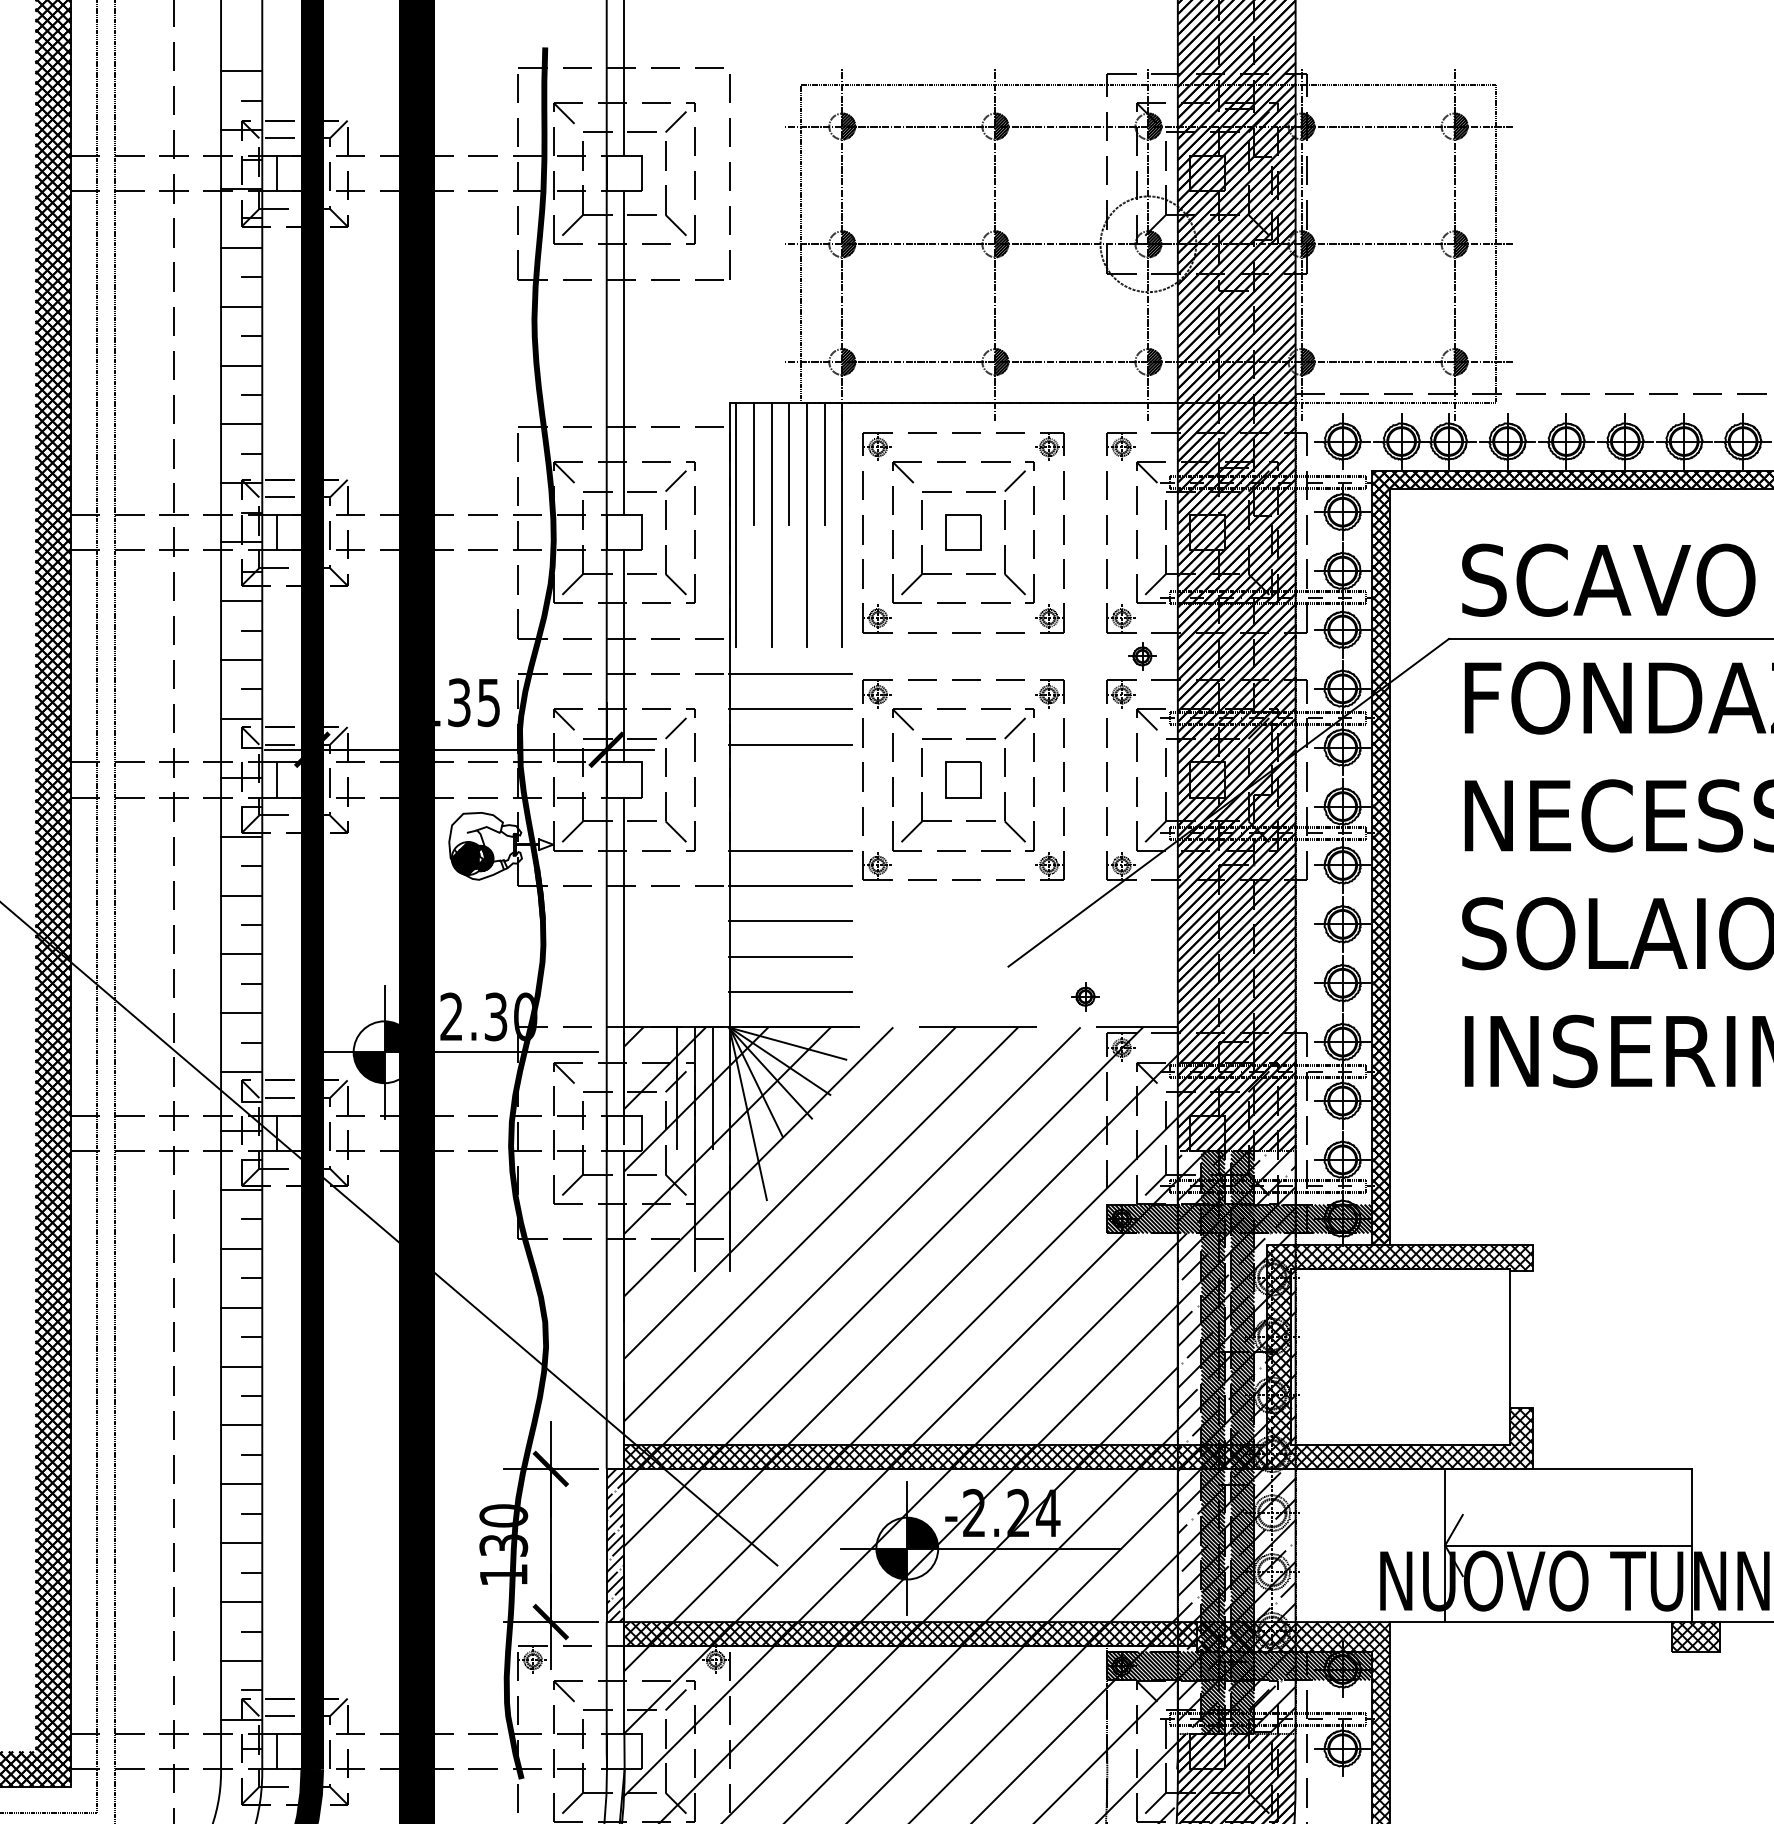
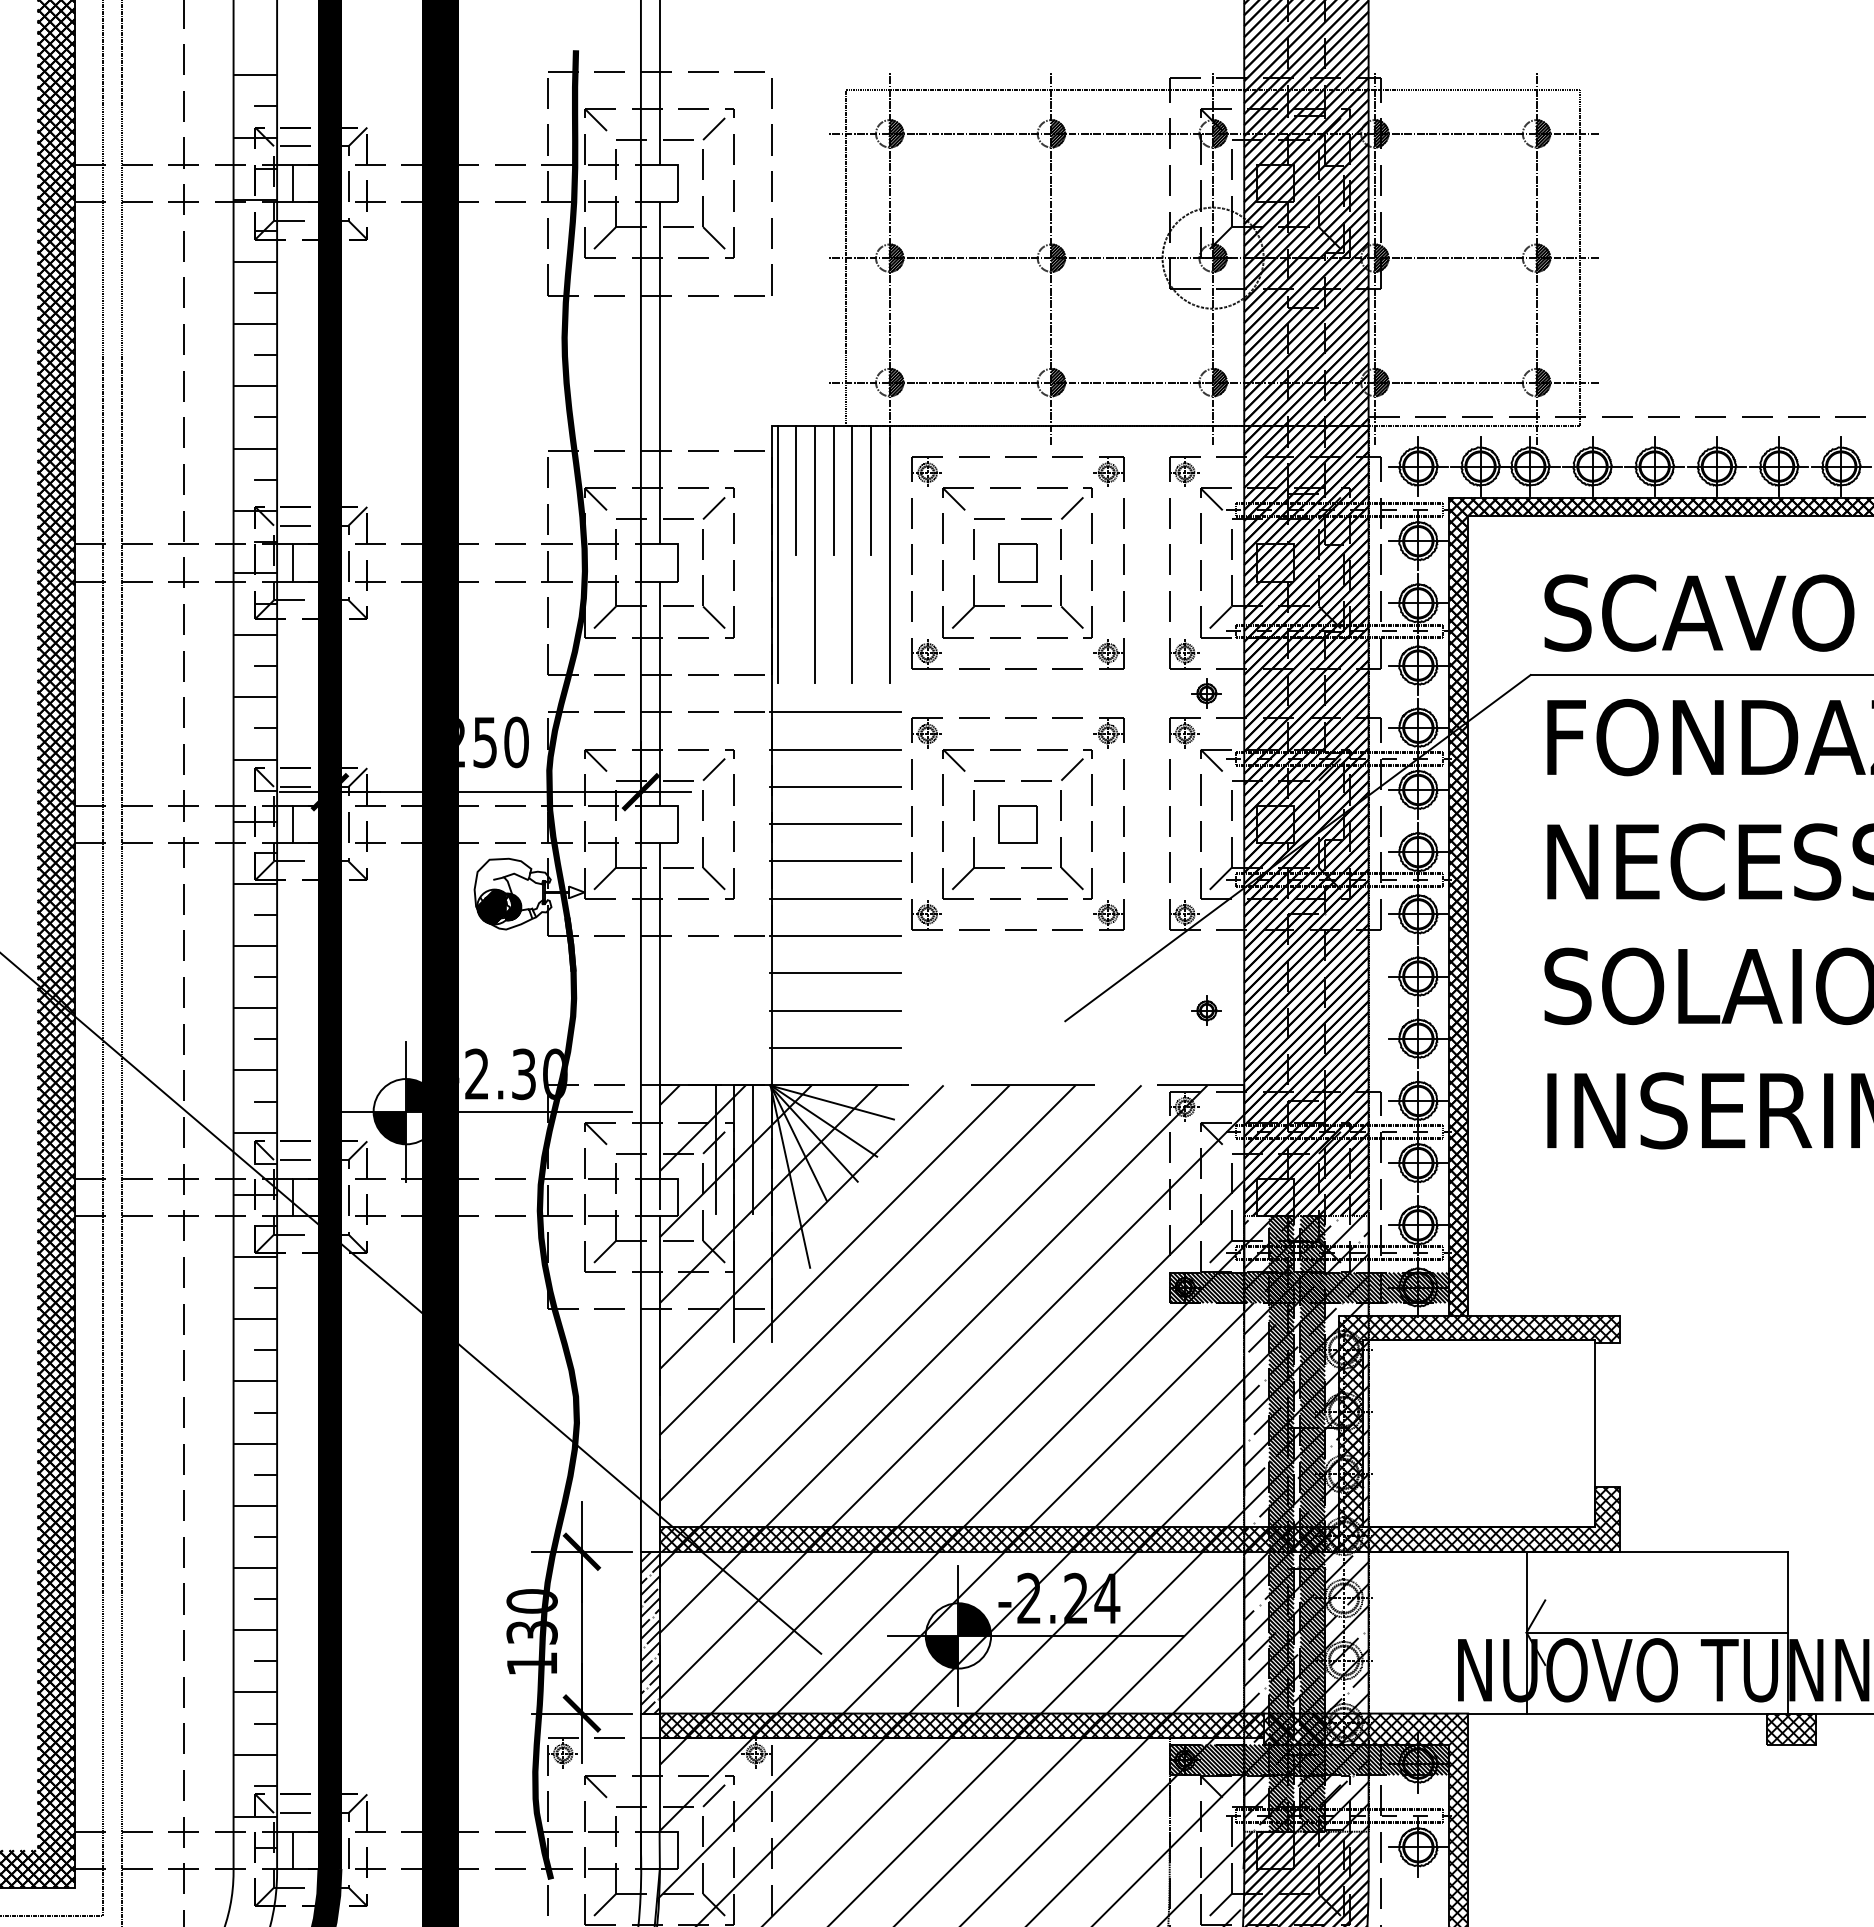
text: (467, 702) -> (493, 742), 135 -> 250
line: (790, 780) -> (835, 824), added
line: (790, 815) -> (835, 861), added
part: (1085, 996) -> (1206, 1010), moved

